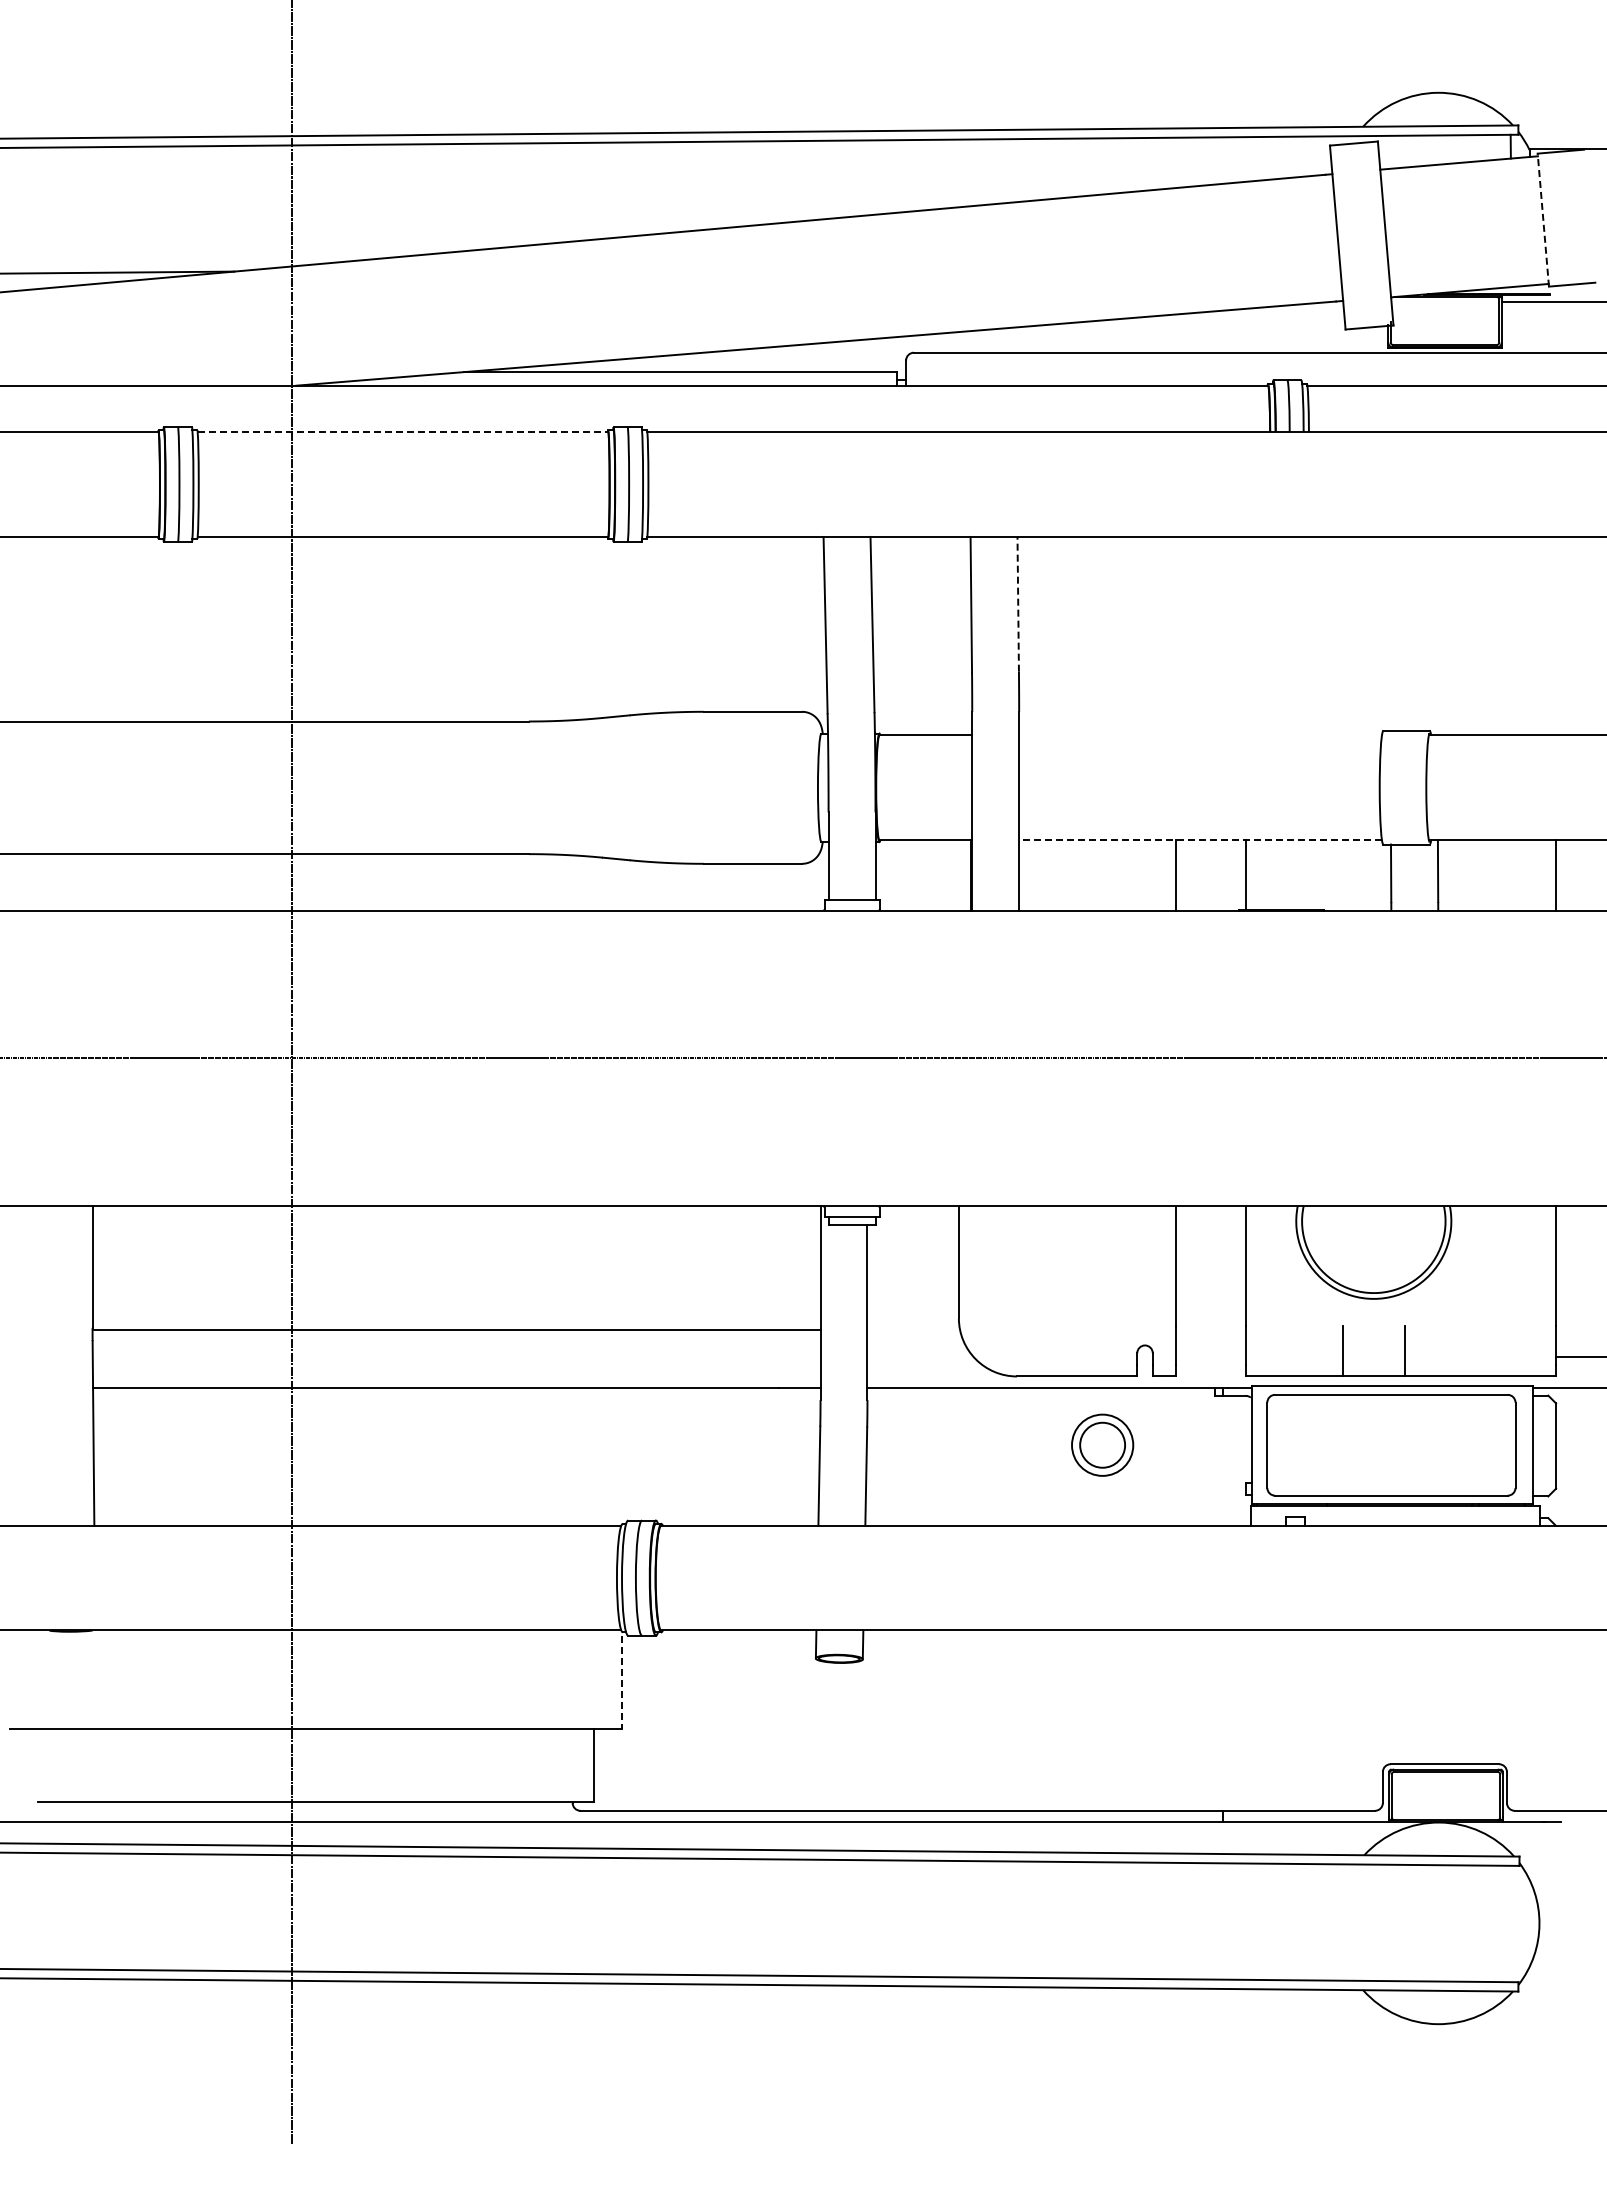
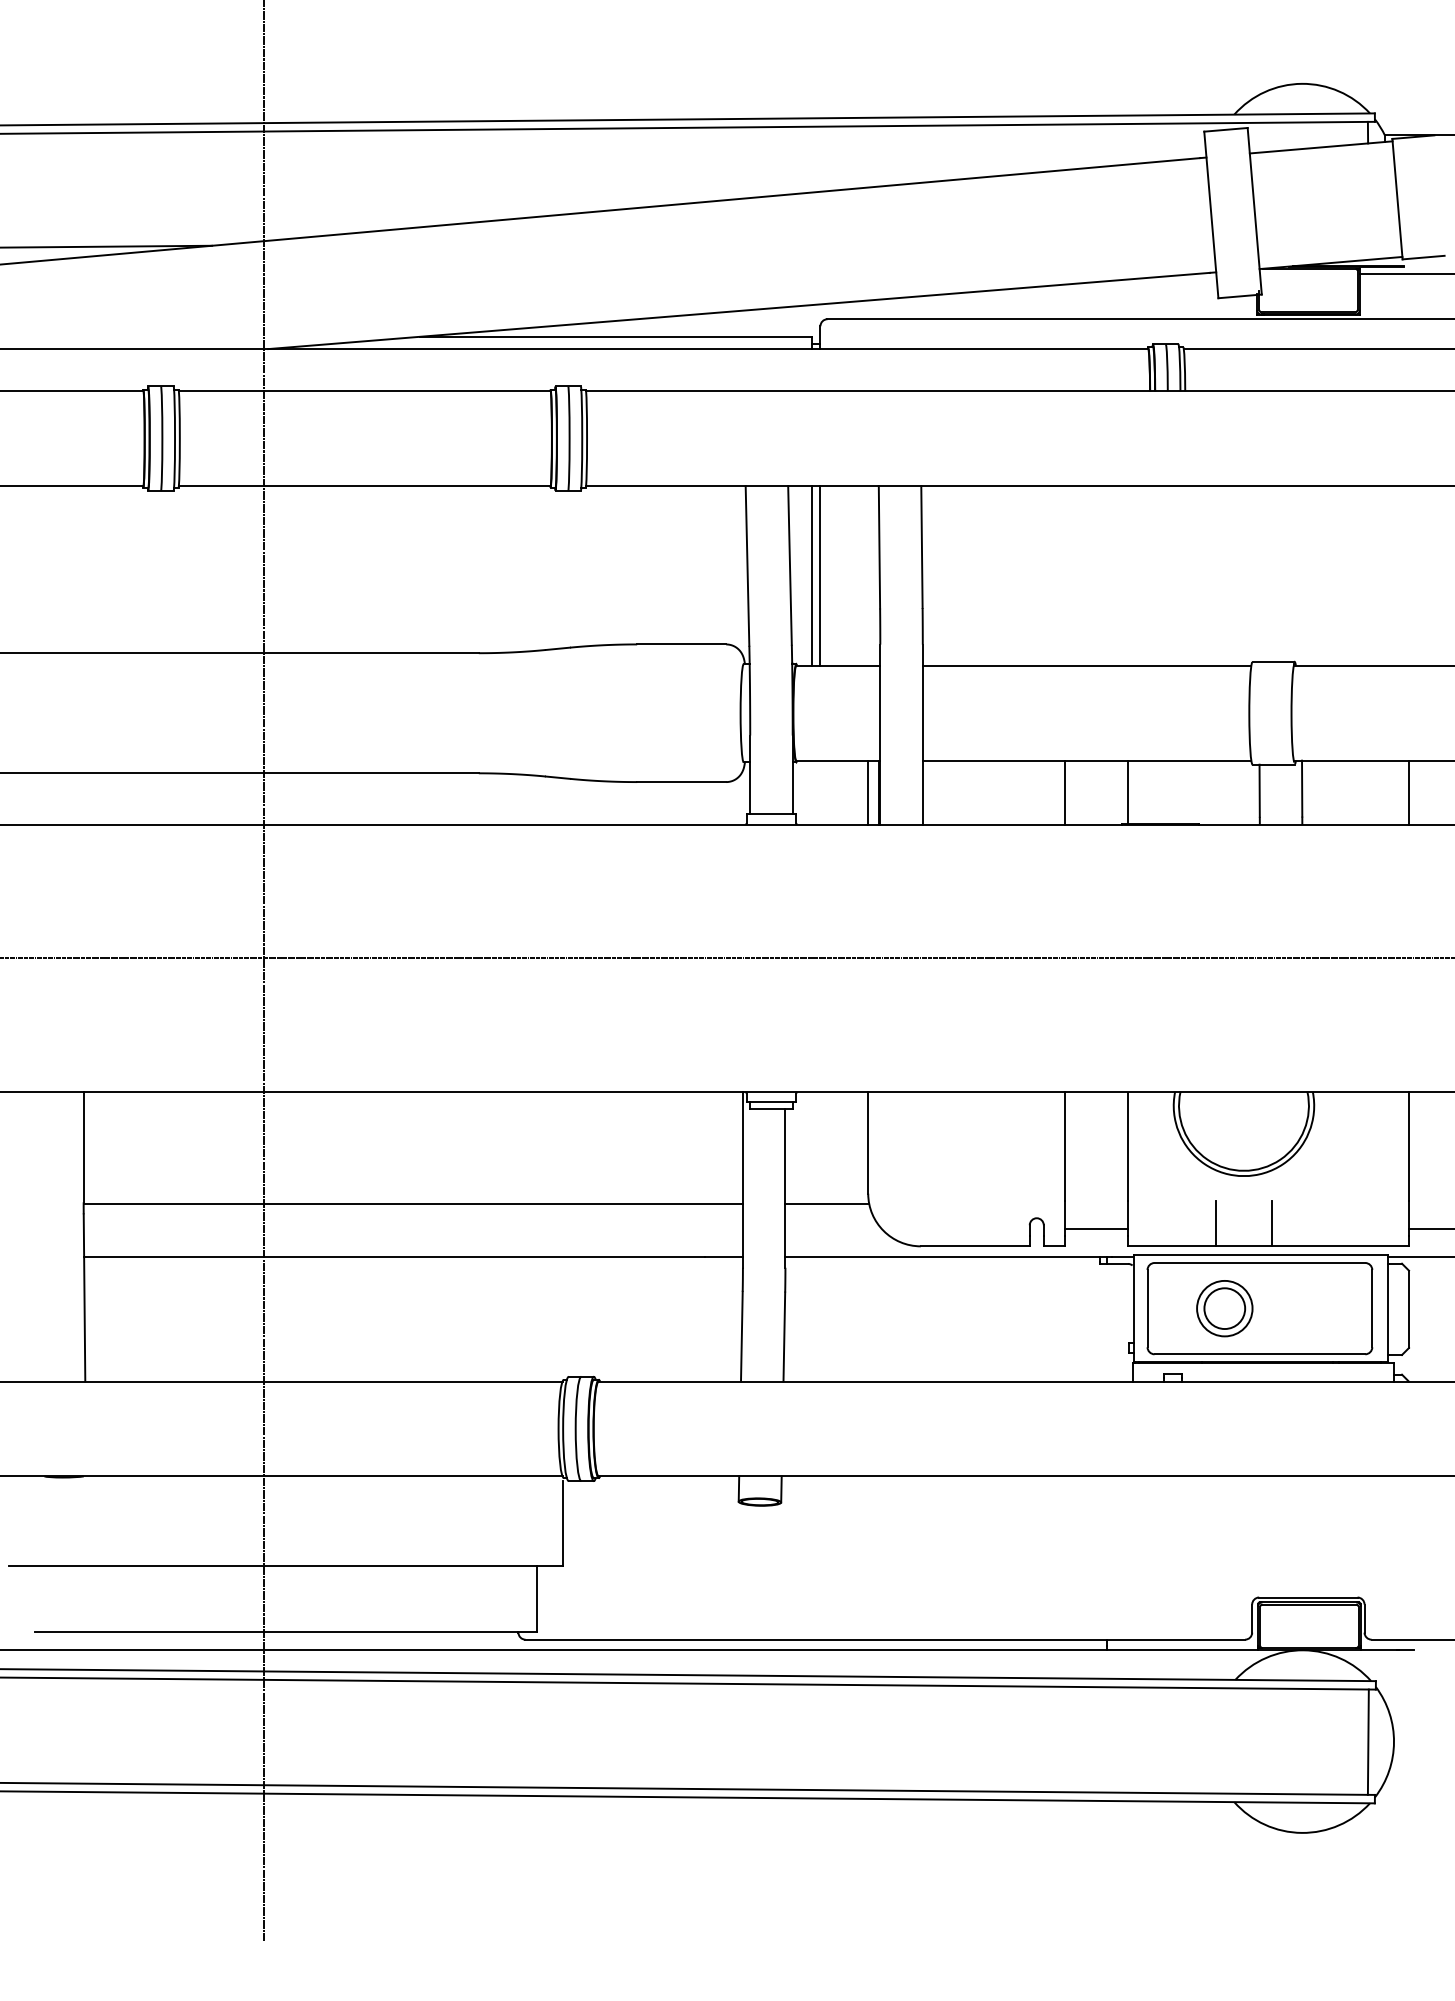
line: (1543, 220) -> (1397, 199), dashed -> solid
line: (403, 432) -> (365, 391), dashed -> solid
line: (1018, 603) -> (922, 546), dashed -> solid
line: (896, 635) -> (811, 575), added
line: (906, 635) -> (820, 575), added
line: (1200, 735) -> (1087, 665), added
line: (1200, 840) -> (1087, 760), dashed -> solid
line: (958, 875) -> (867, 792), added
line: (913, 1329) -> (827, 1203), added
line: (1210, 1357) -> (1096, 1229), added
part: (1102, 1444) -> (1224, 1307), moved
line: (622, 1682) -> (563, 1523), dashed -> solid
line: (1510, 1923) -> (1367, 1741), added

